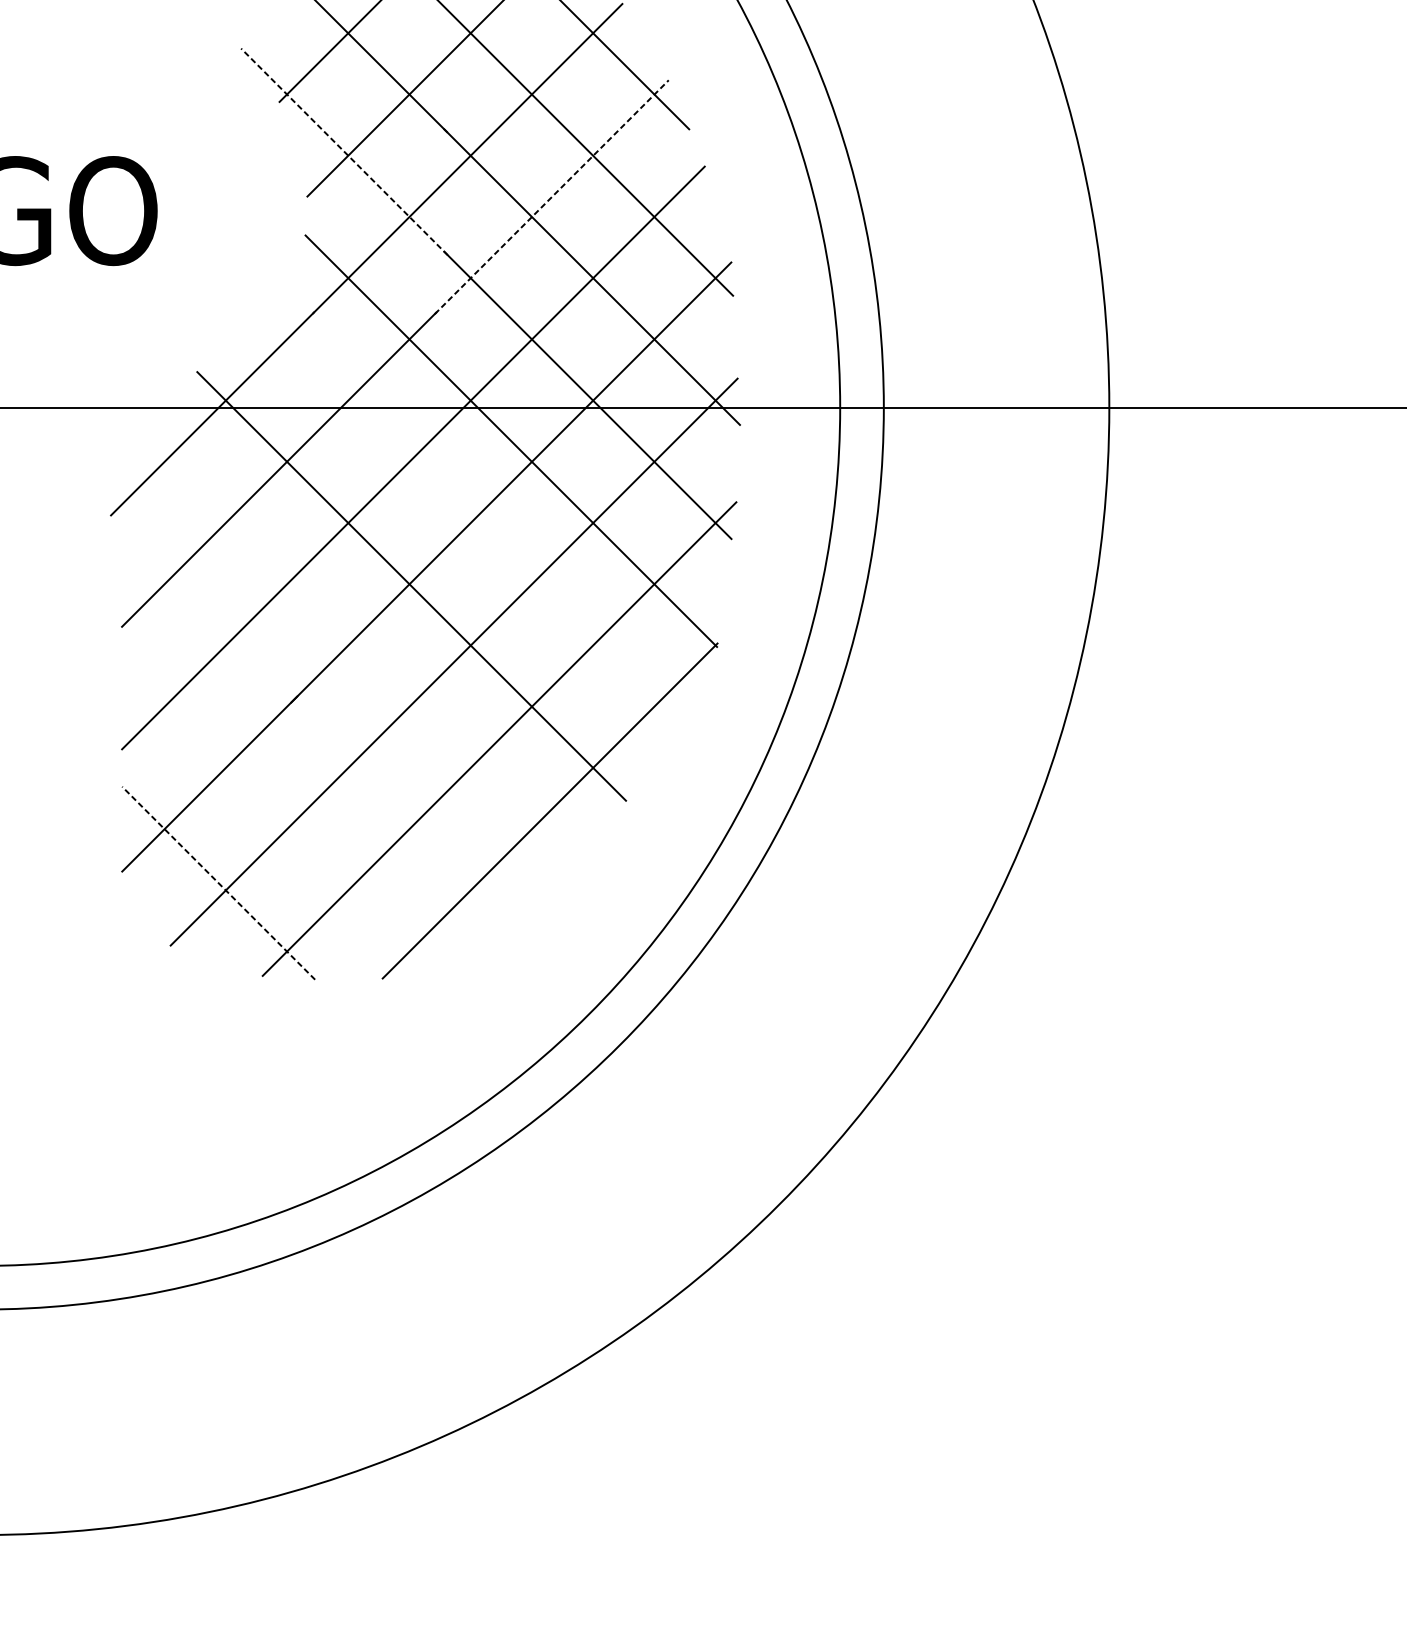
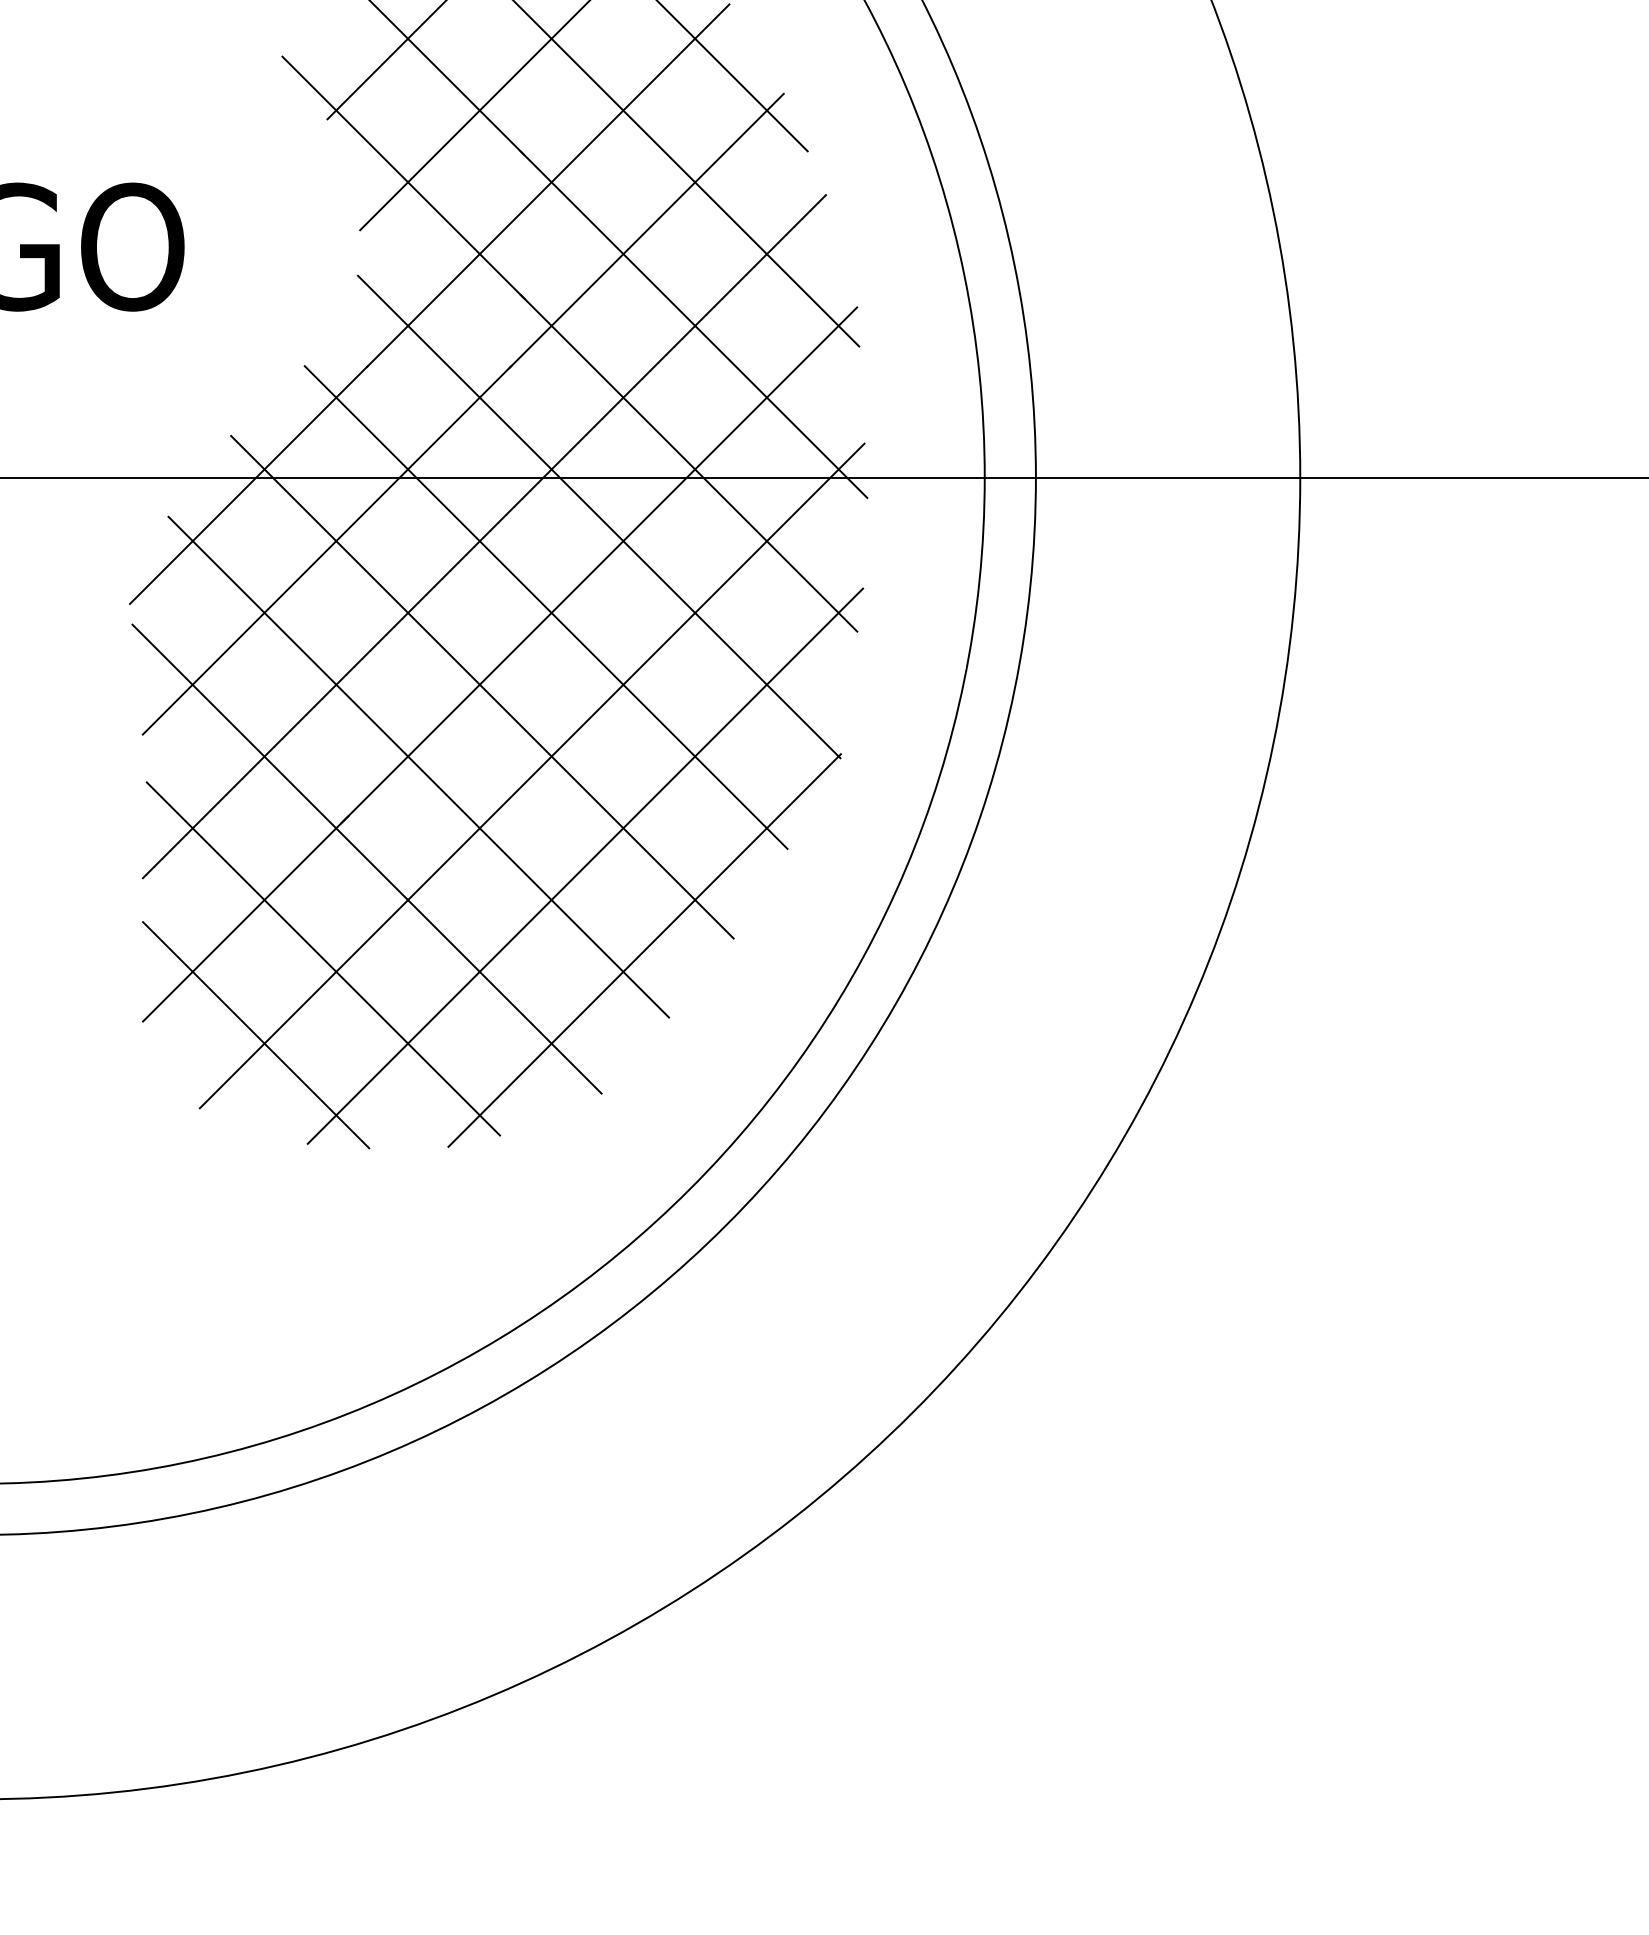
line: (344, 151) -> (403, 177), dashed -> solid
line: (551, 196) -> (646, 230), dashed -> solid
line: (465, 518) -> (545, 607), added
line: (357, 654) -> (418, 766), added
line: (312, 732) -> (366, 858), added
line: (276, 817) -> (323, 958), added
line: (218, 883) -> (256, 1035), dashed -> solid

